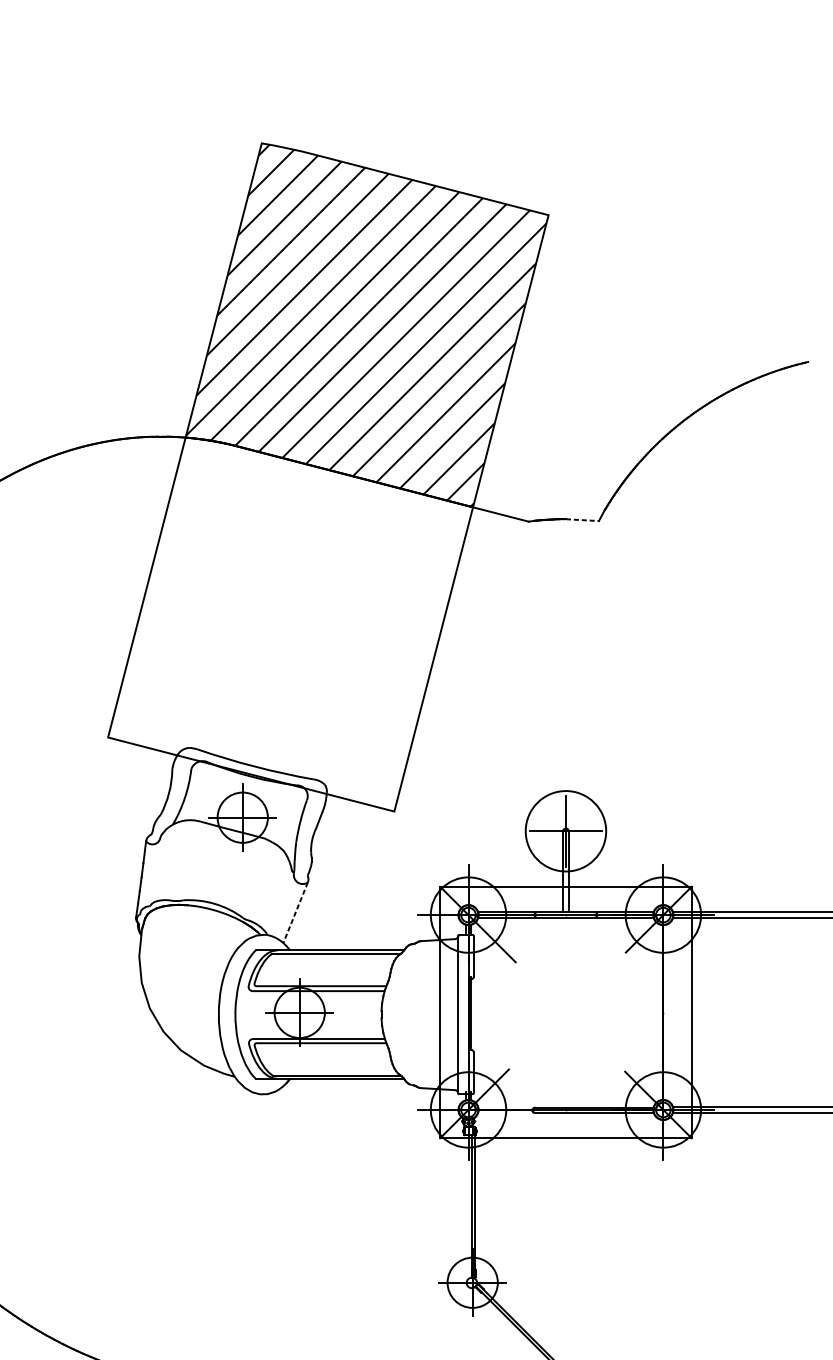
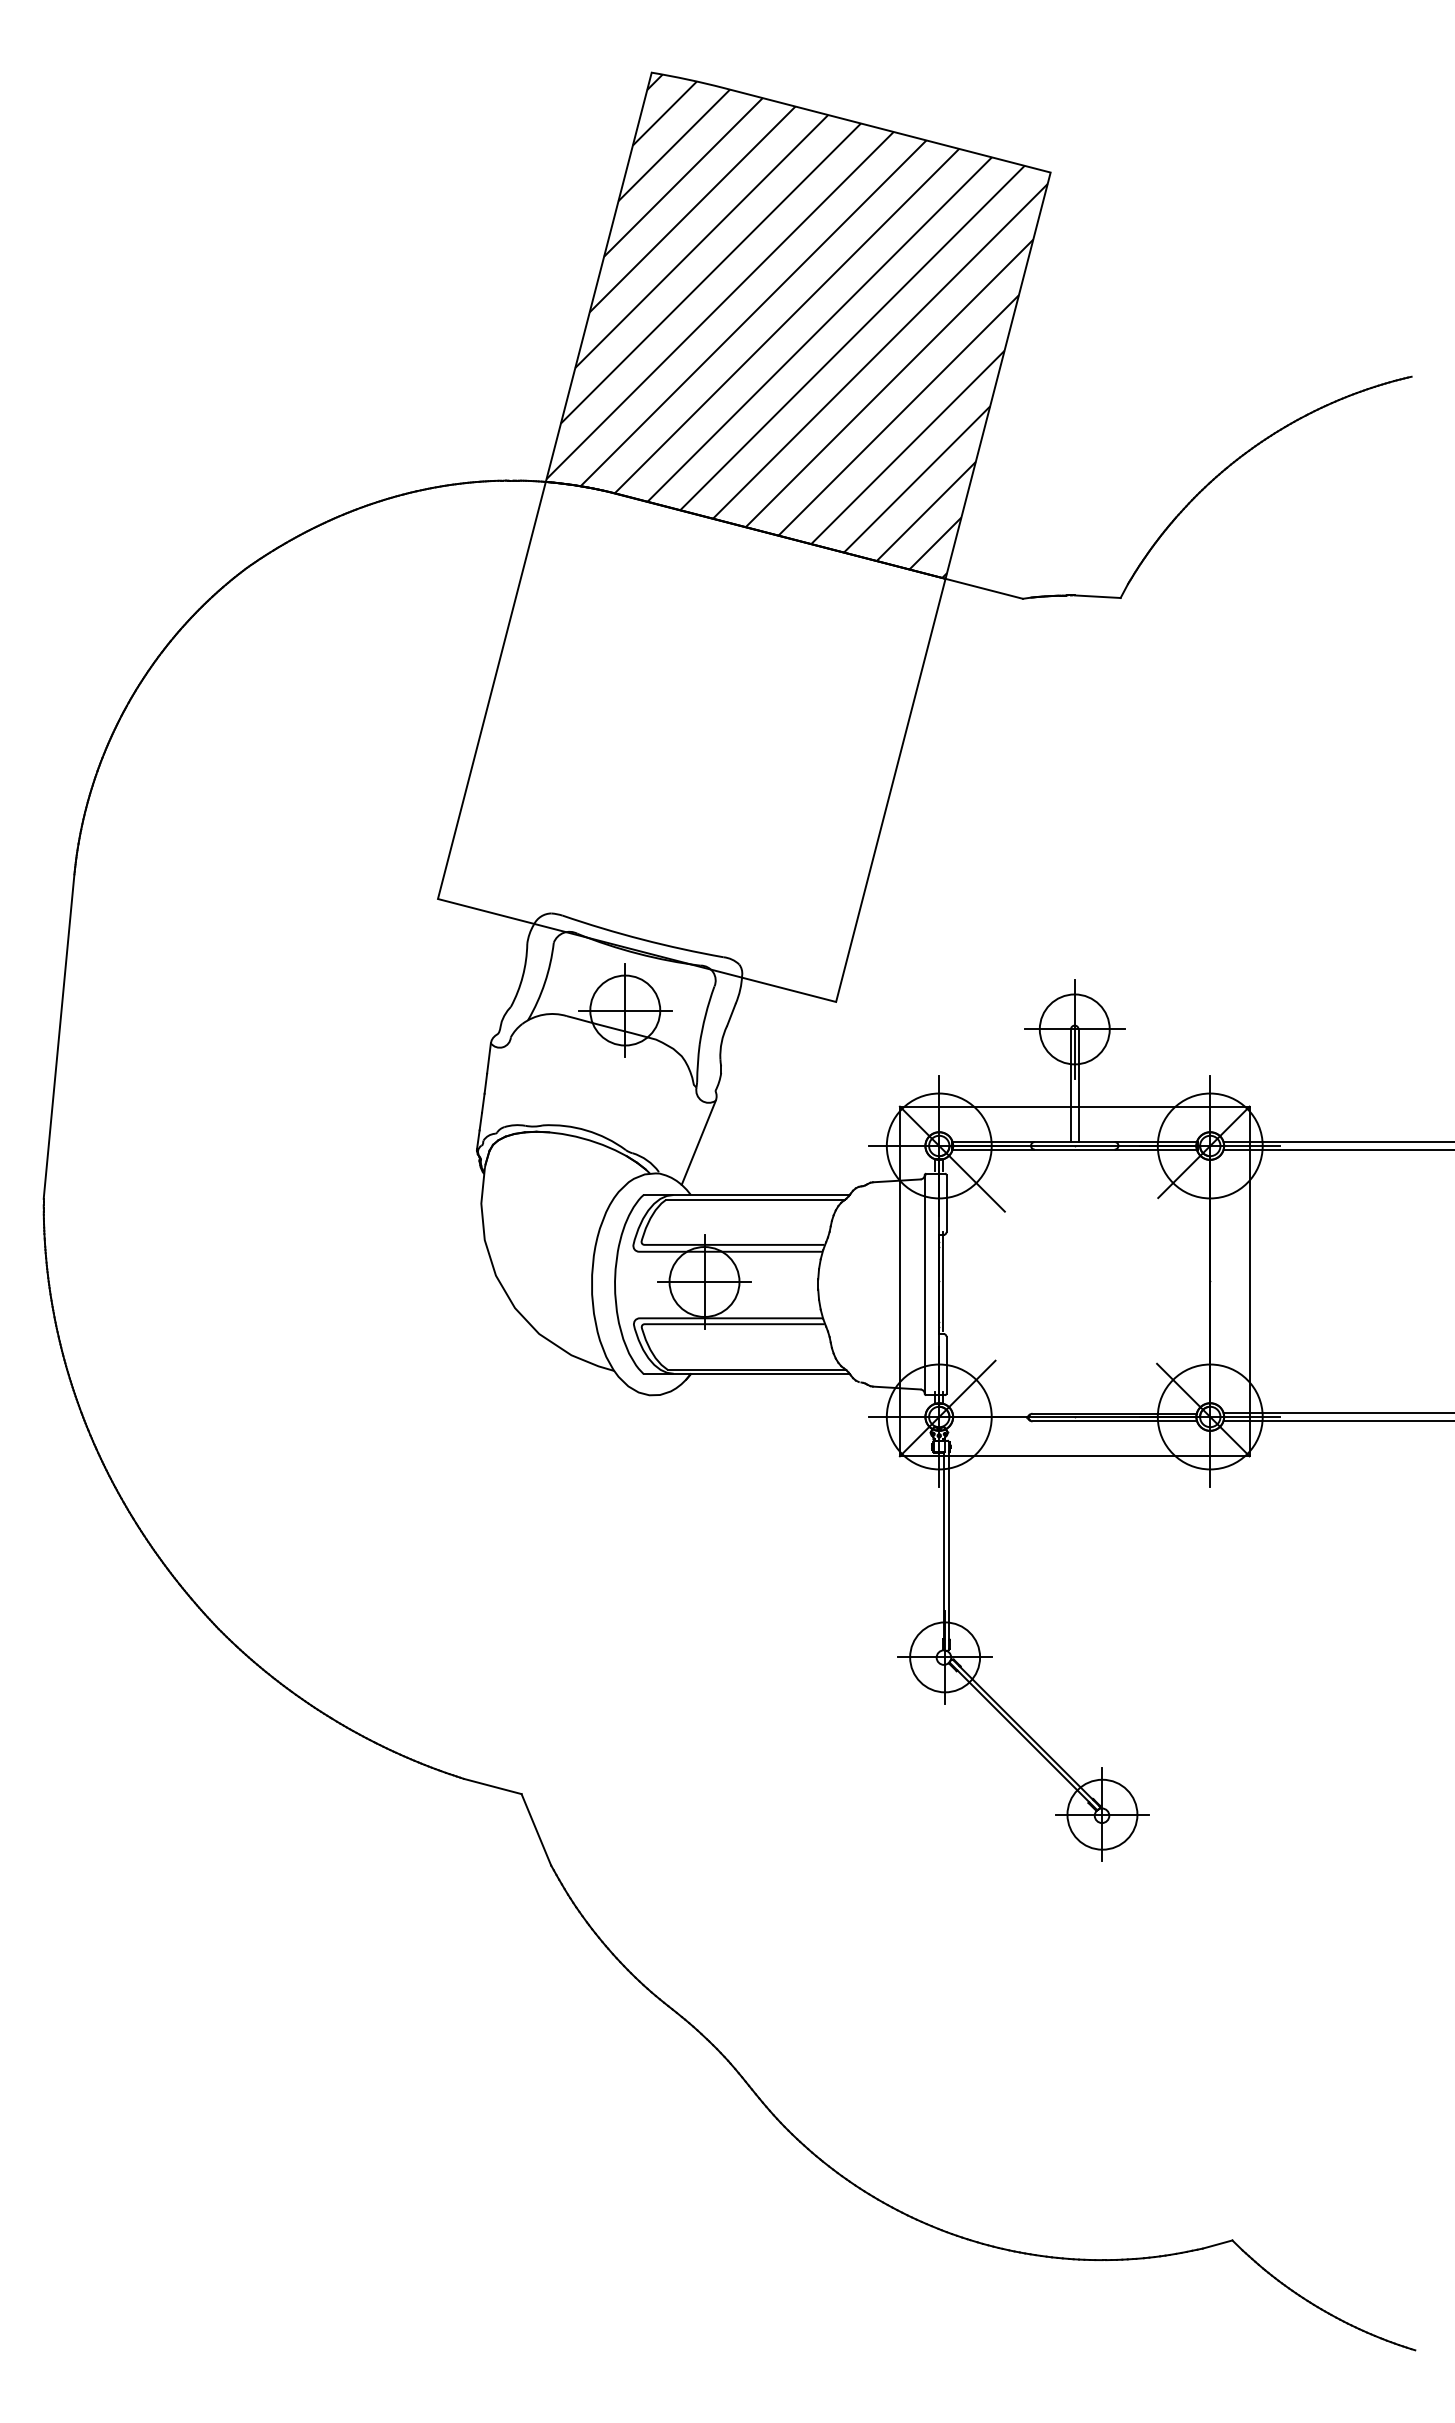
line: (582, 520) -> (1097, 596), dashed -> solid
circle: (565, 831) -> (1074, 1029), size x0.62
line: (295, 913) -> (698, 1143), dashed -> solid

